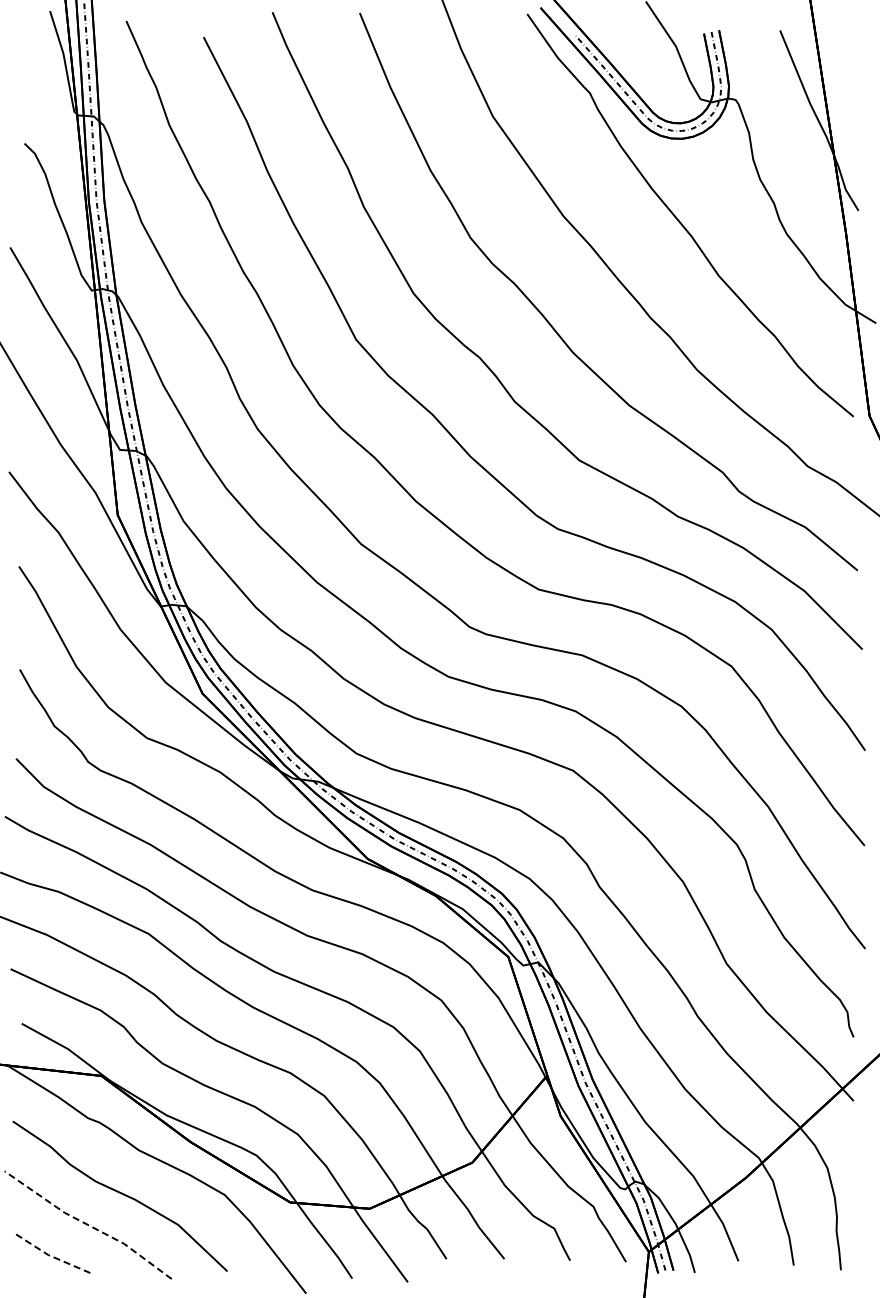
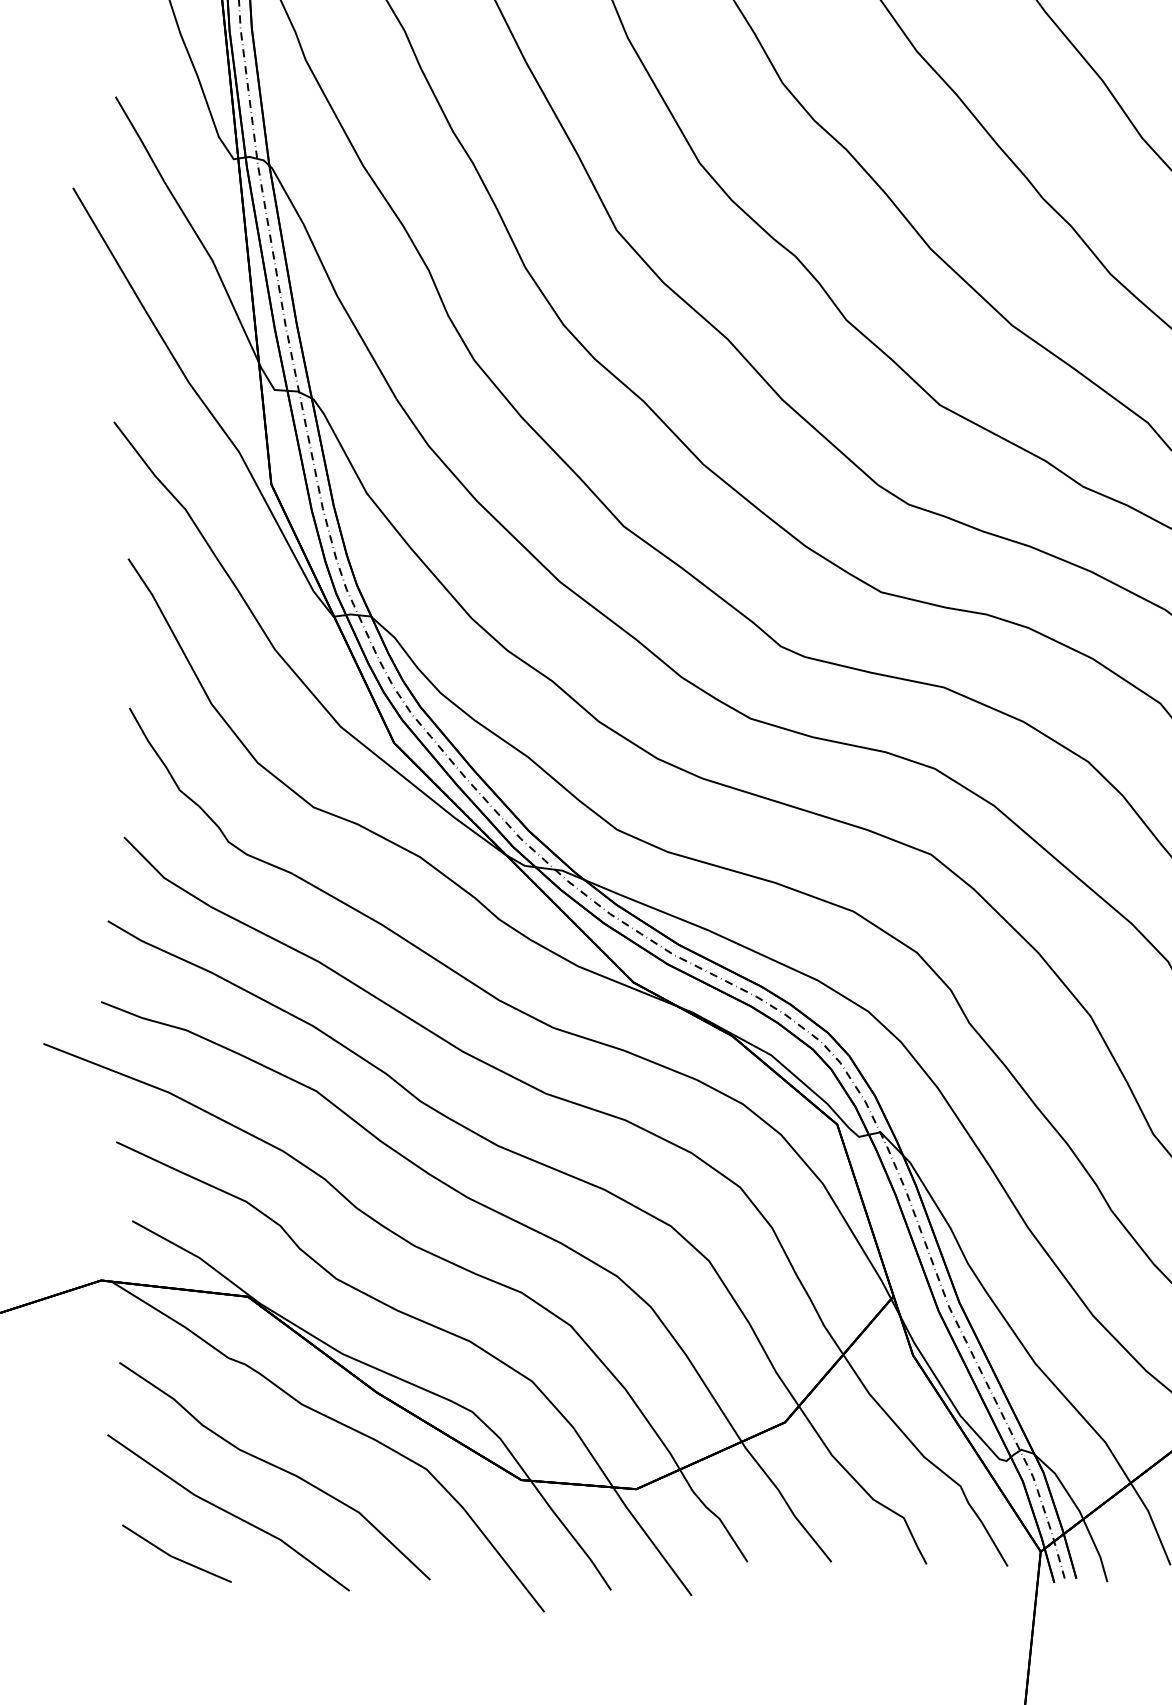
line: (87, 1224) -> (227, 1511), dashed -> solid
line: (50, 1255) -> (173, 1556), dashed -> solid

